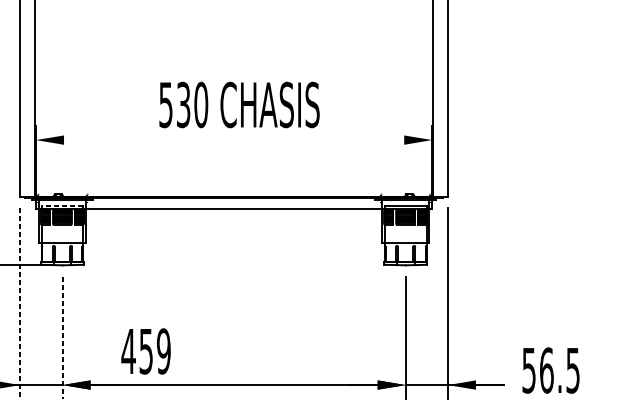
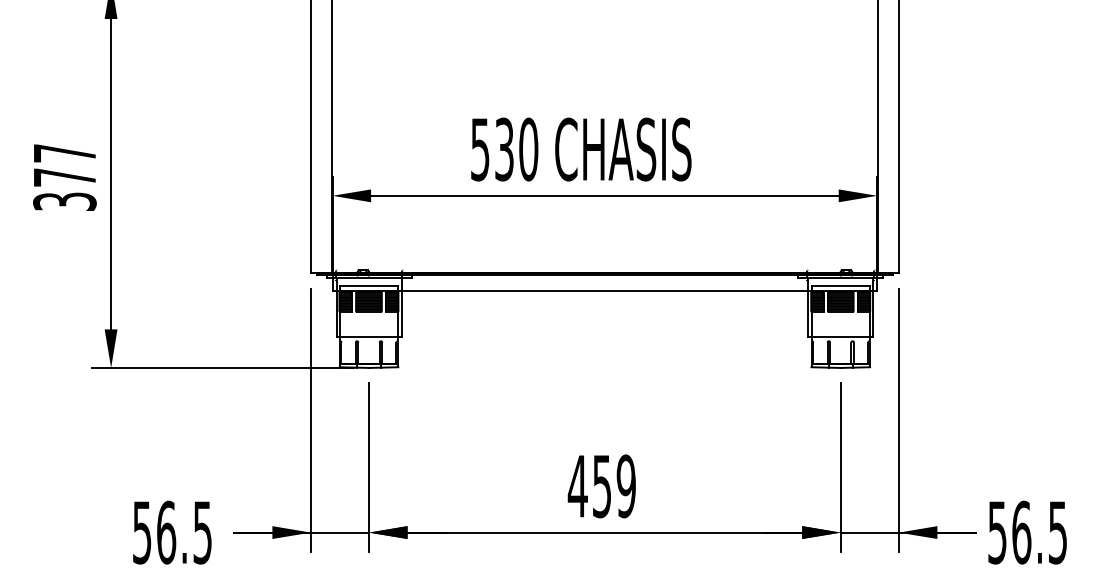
text: (239, 104) -> (581, 149), moved
line: (233, 139) -> (604, 195), added
line: (62, 205) -> (369, 285), dashed -> solid
line: (19, 303) -> (310, 420), dashed -> solid
line: (62, 338) -> (369, 468), dashed -> solid
text: (145, 351) -> (601, 486), moved
text: (550, 370) -> (1027, 532), moved

